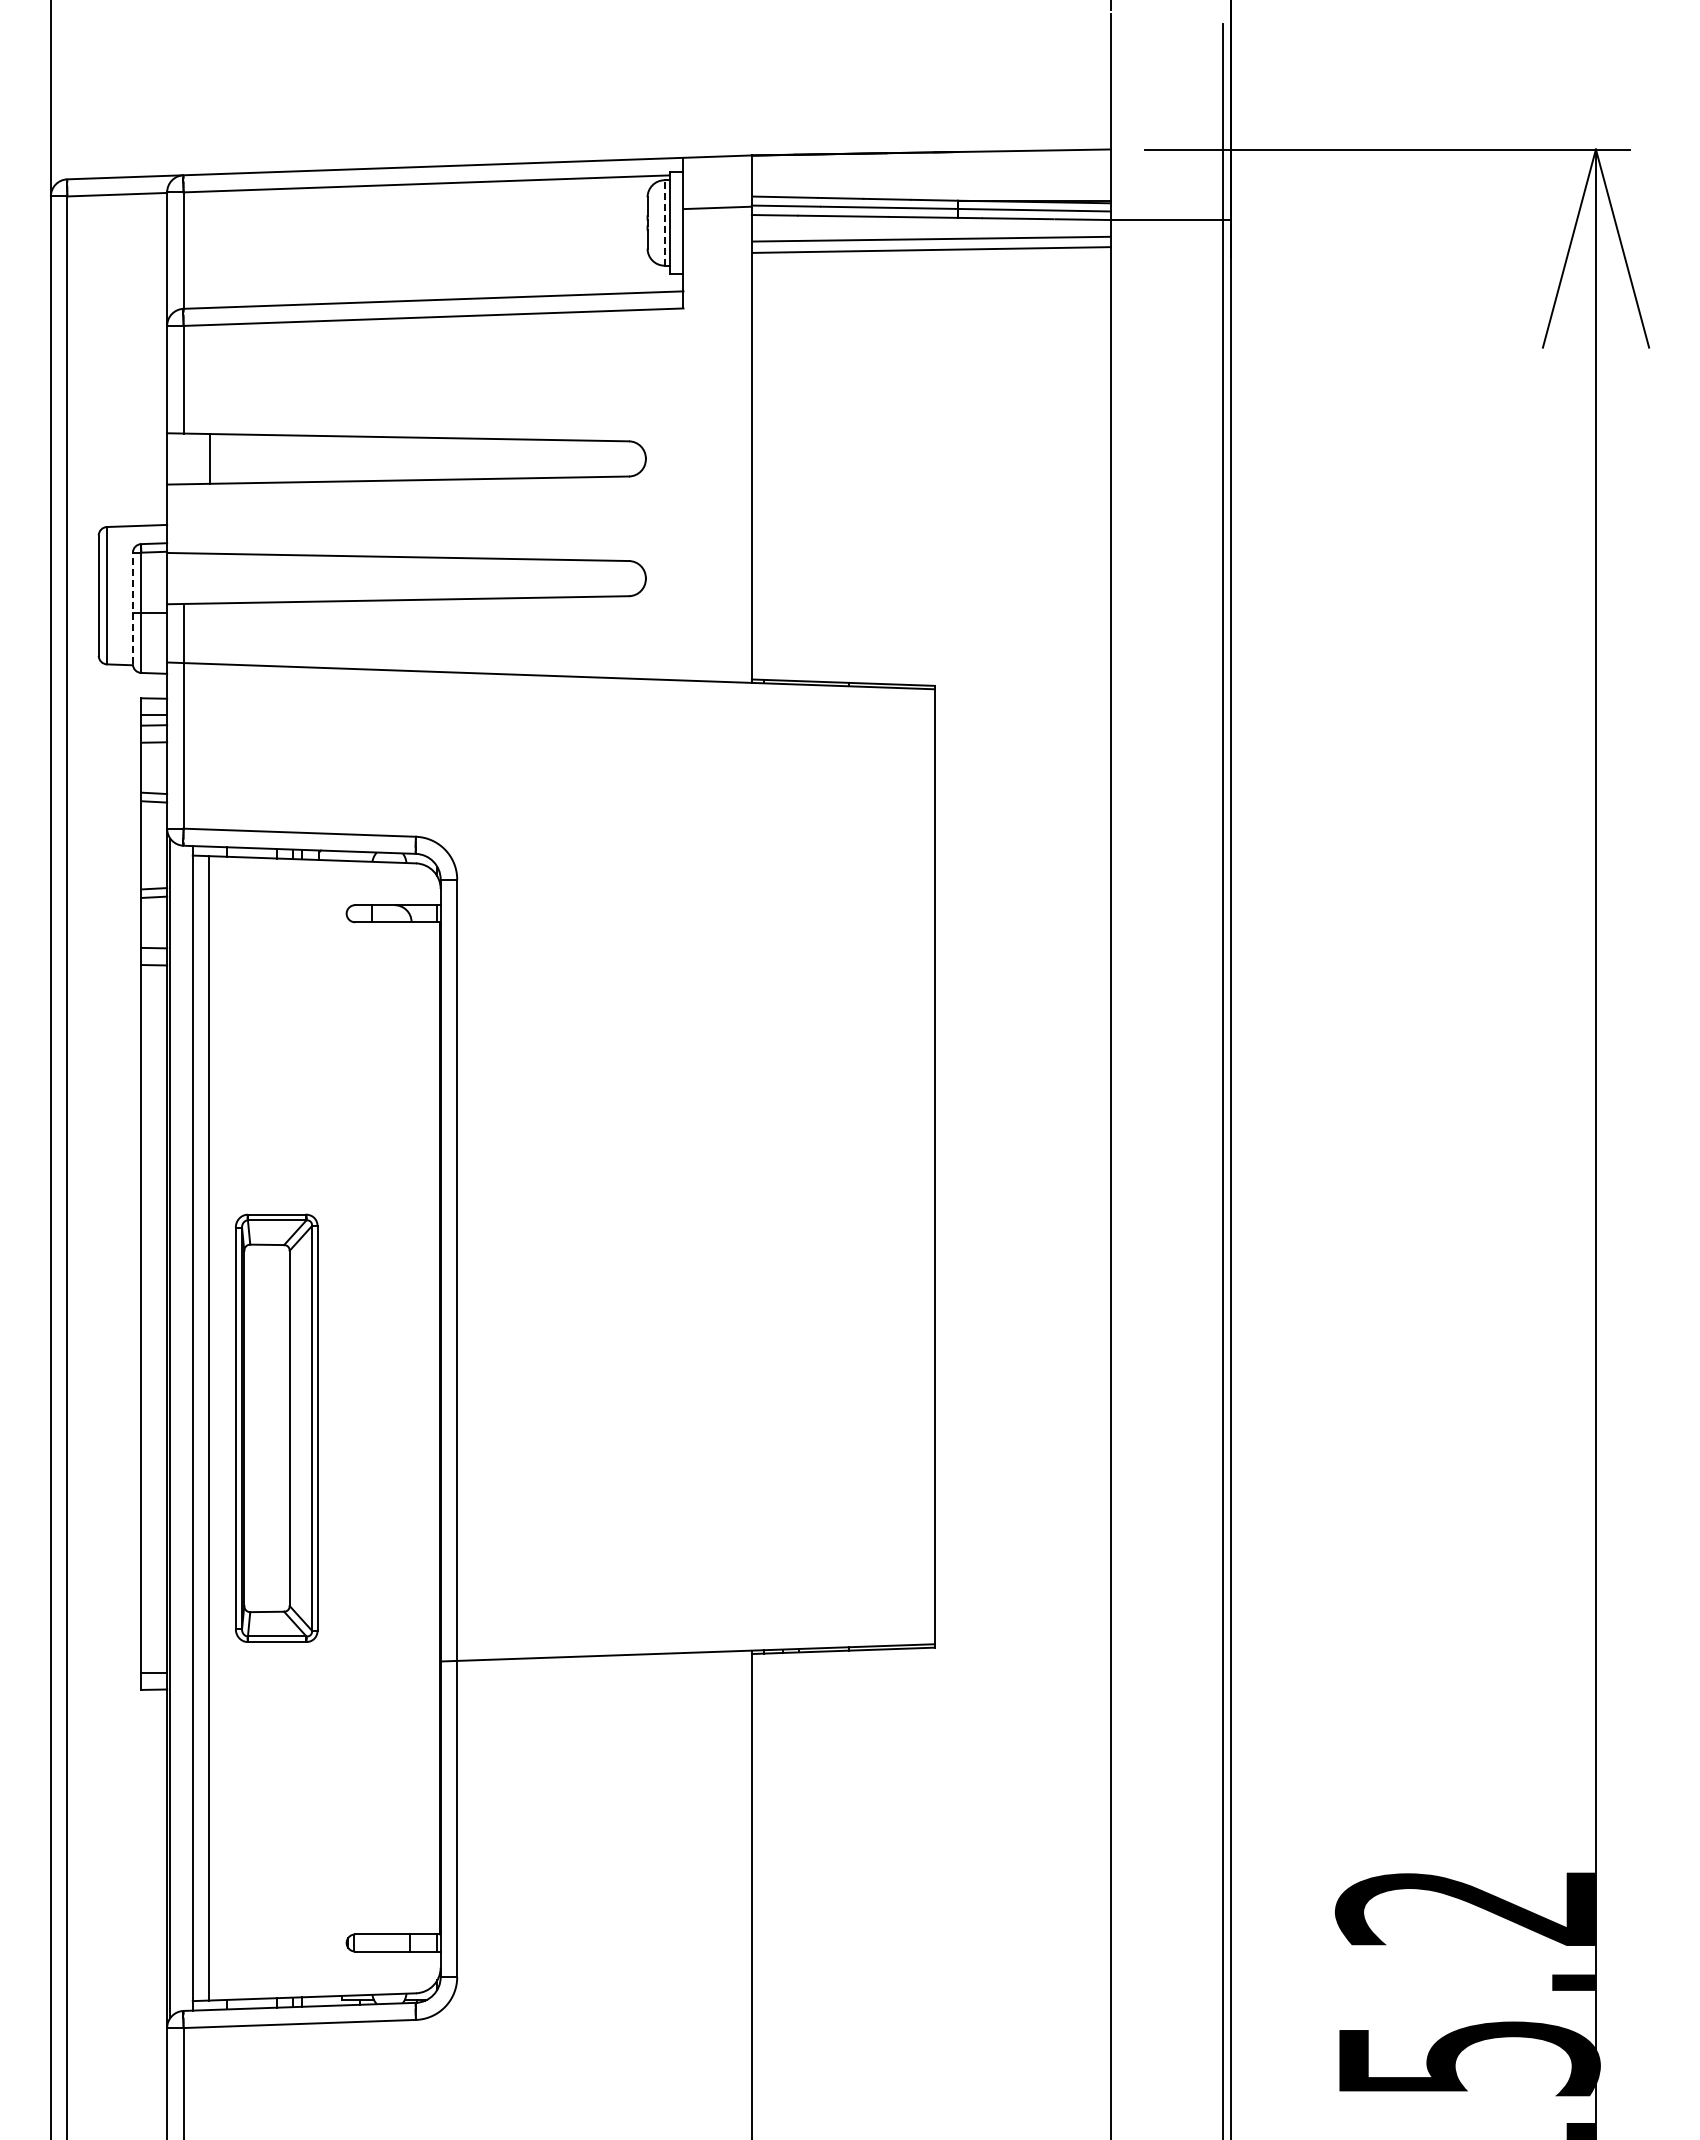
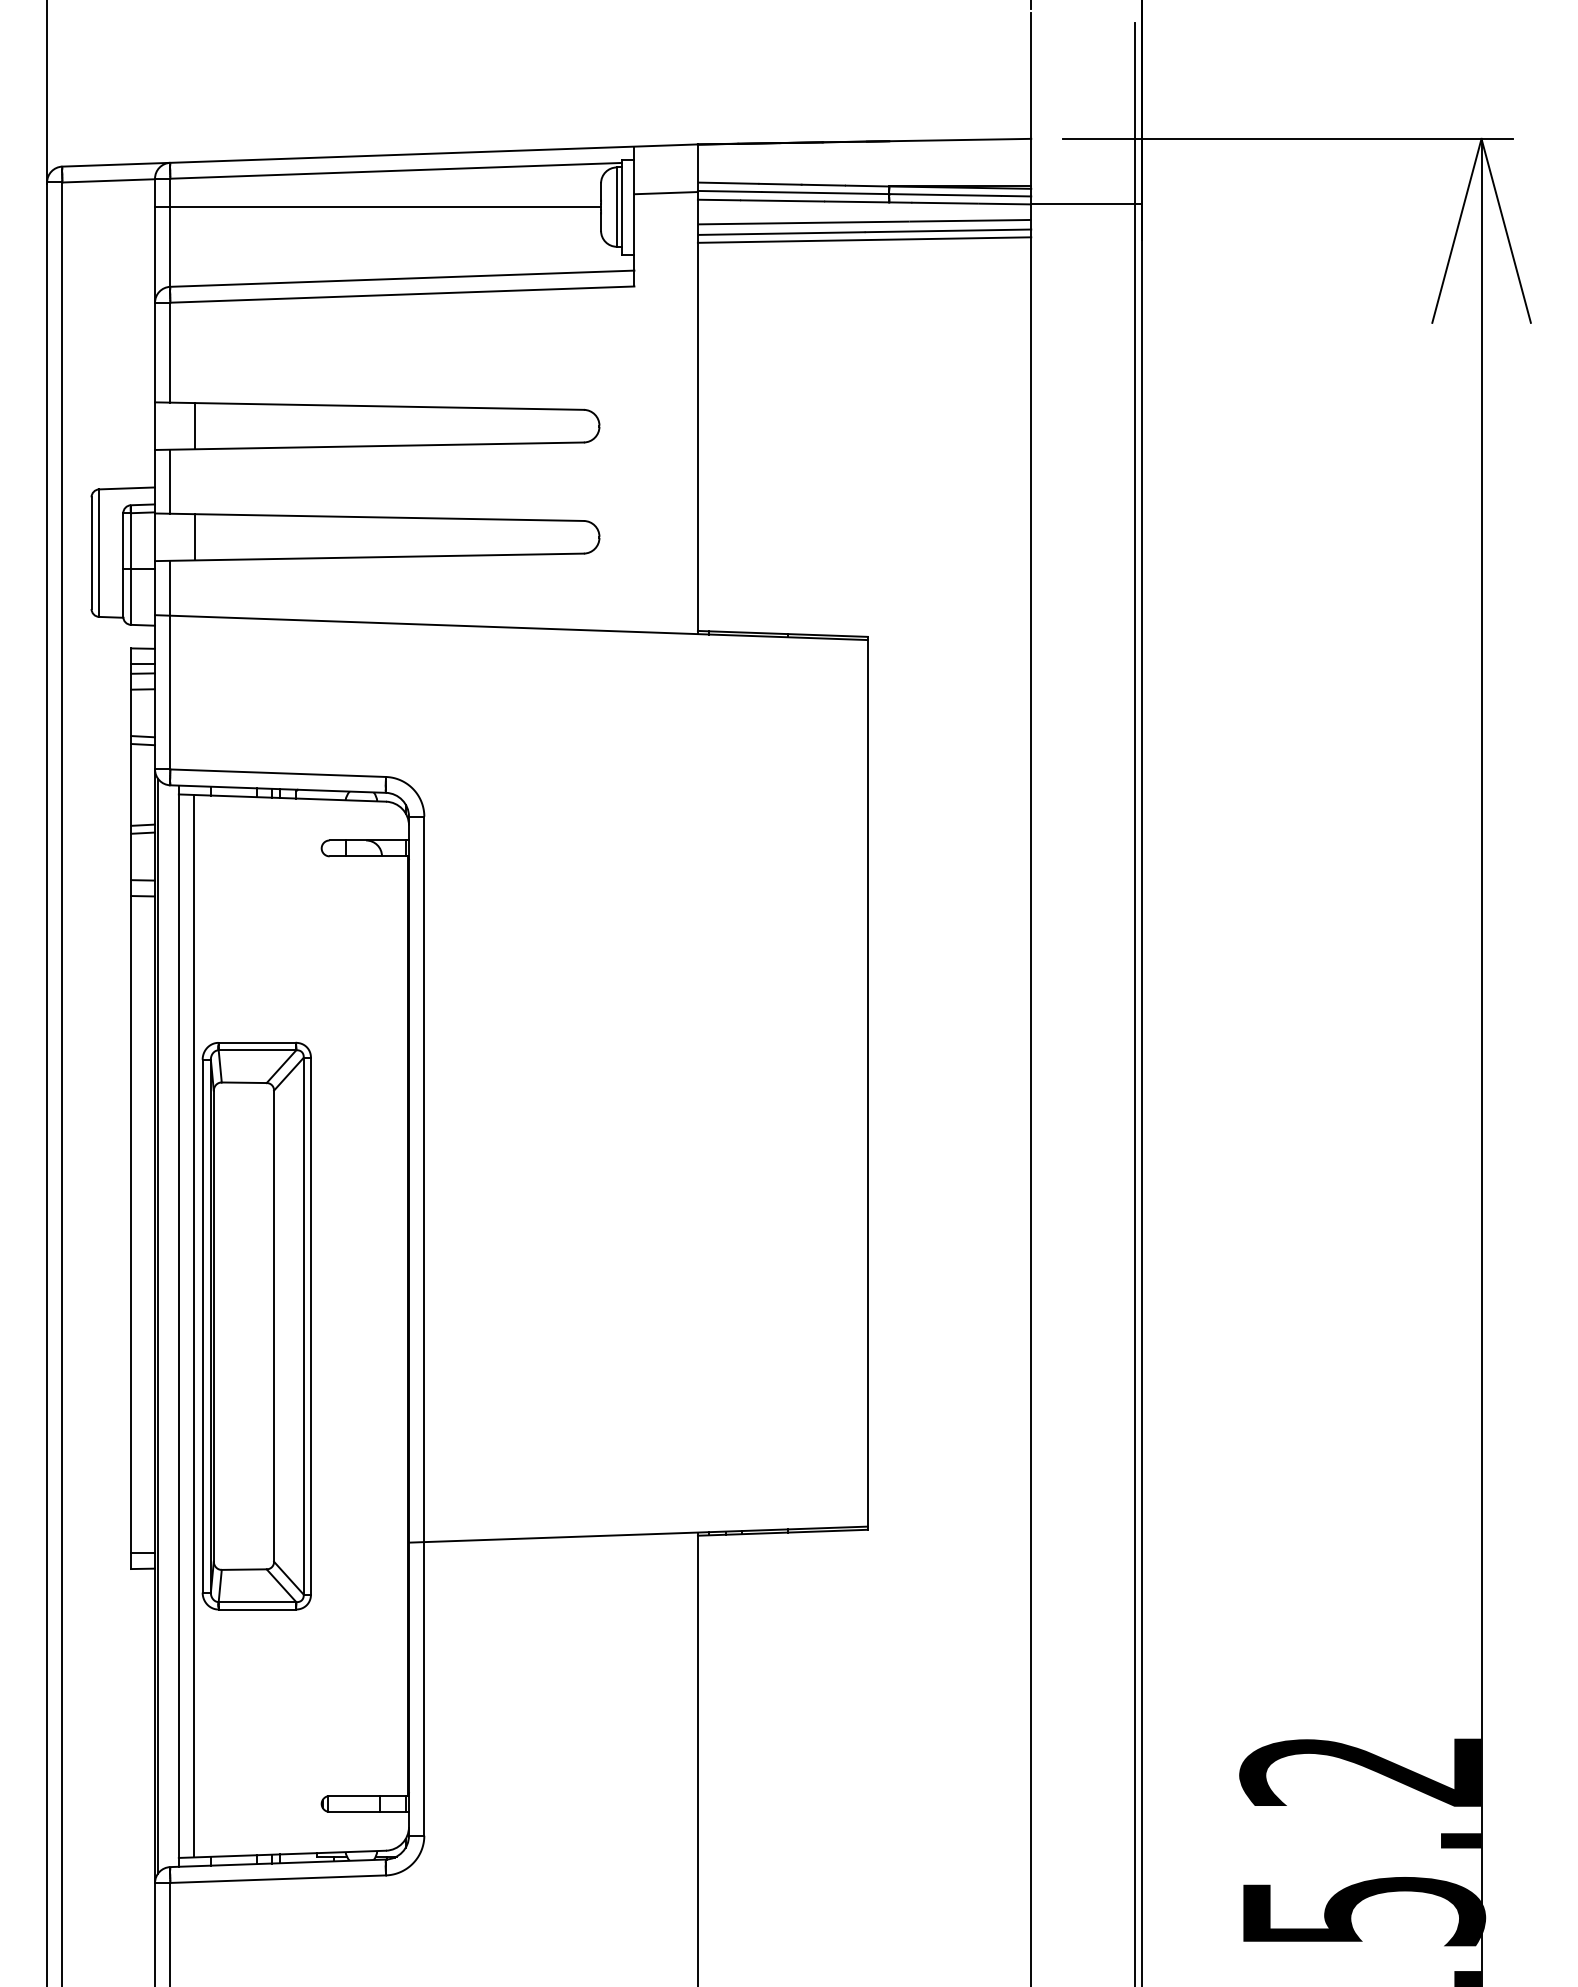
line: (407, 222) -> (378, 206), added
line: (664, 222) -> (616, 206), dashed -> solid
line: (930, 258) -> (863, 240), added
line: (183, 518) -> (170, 481), added
line: (209, 578) -> (194, 537), added
line: (132, 608) -> (122, 565), dashed -> solid
part: (276, 1428) -> (256, 1326), size x1.43

